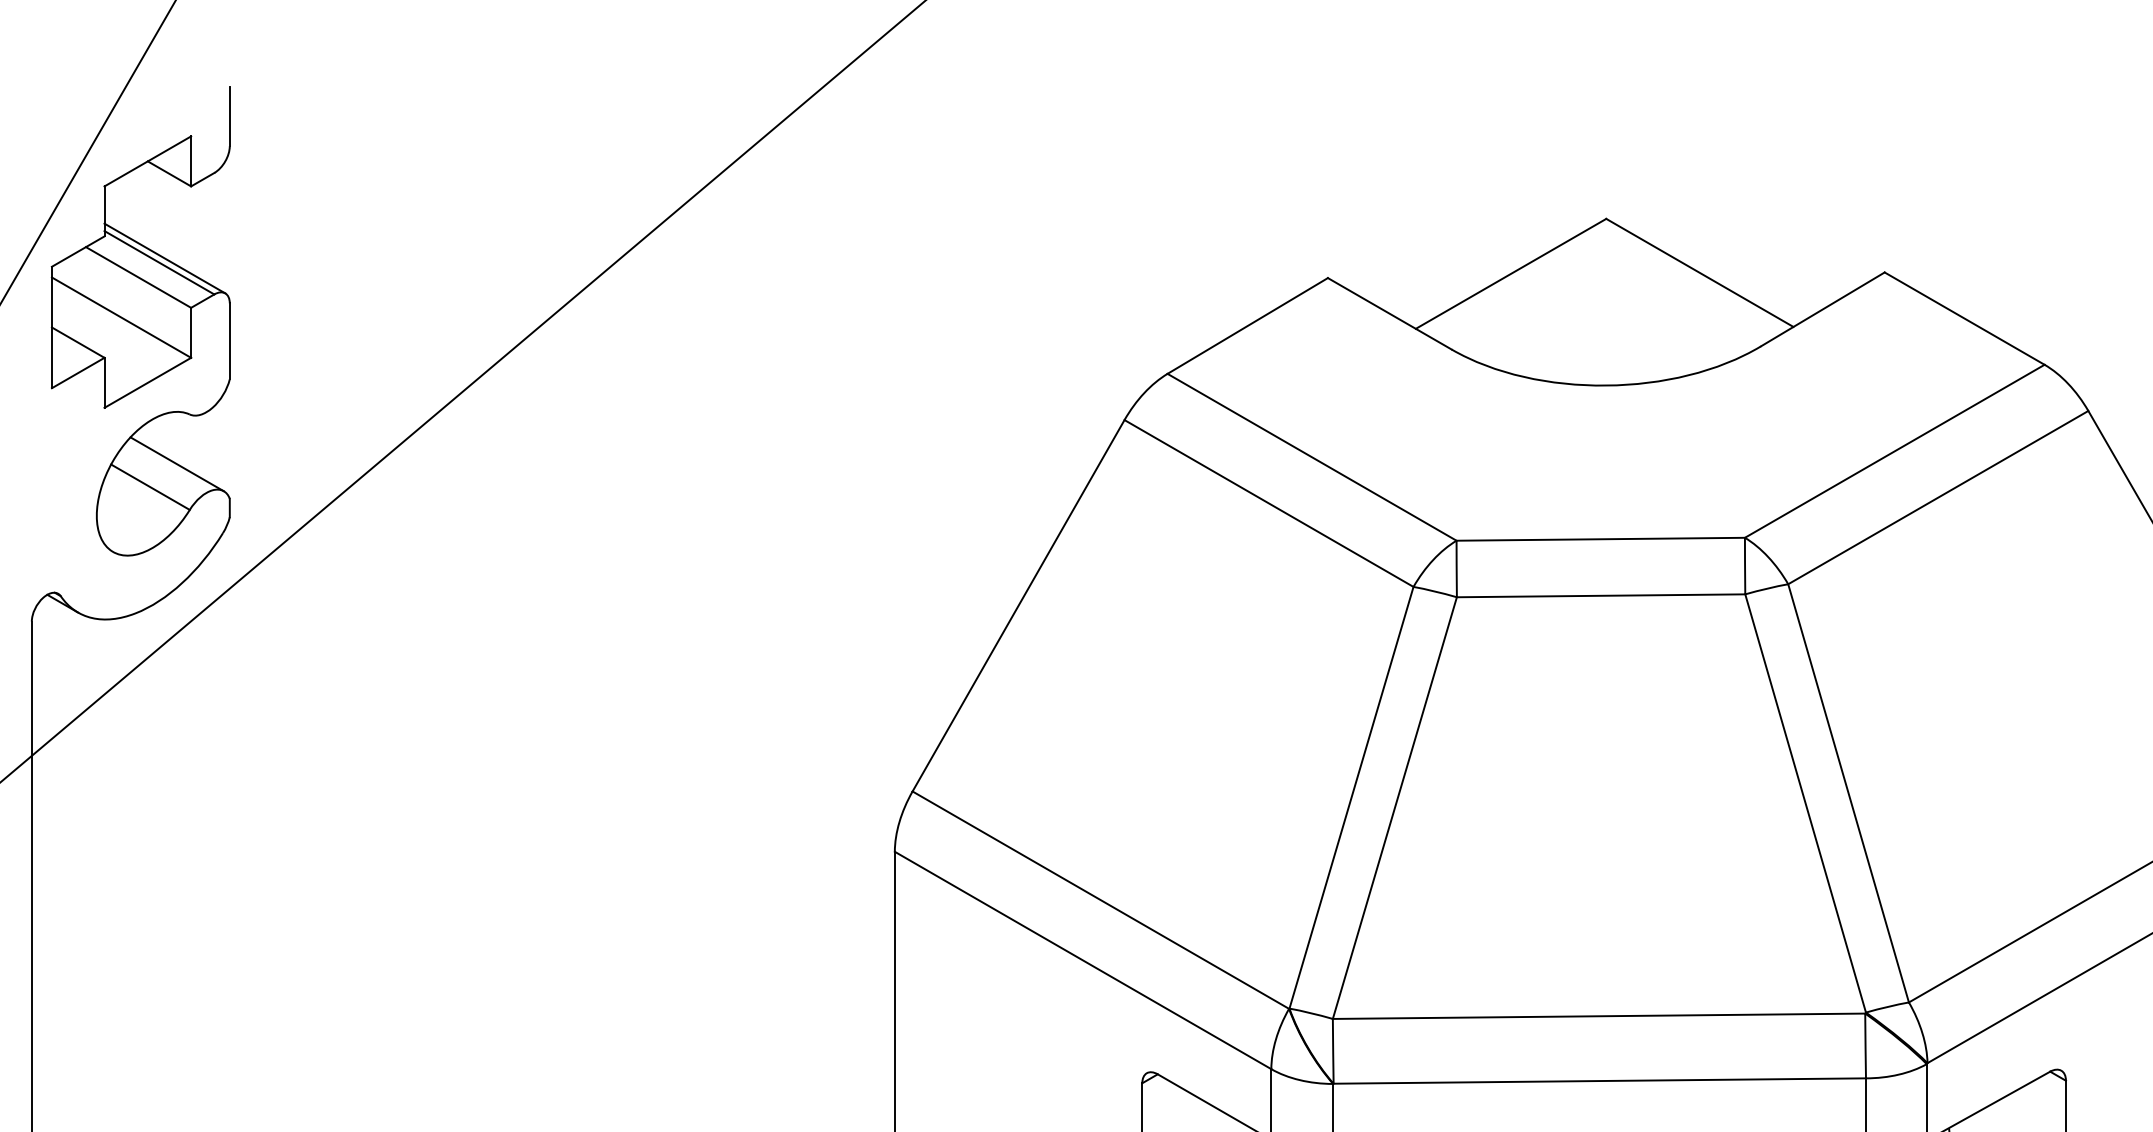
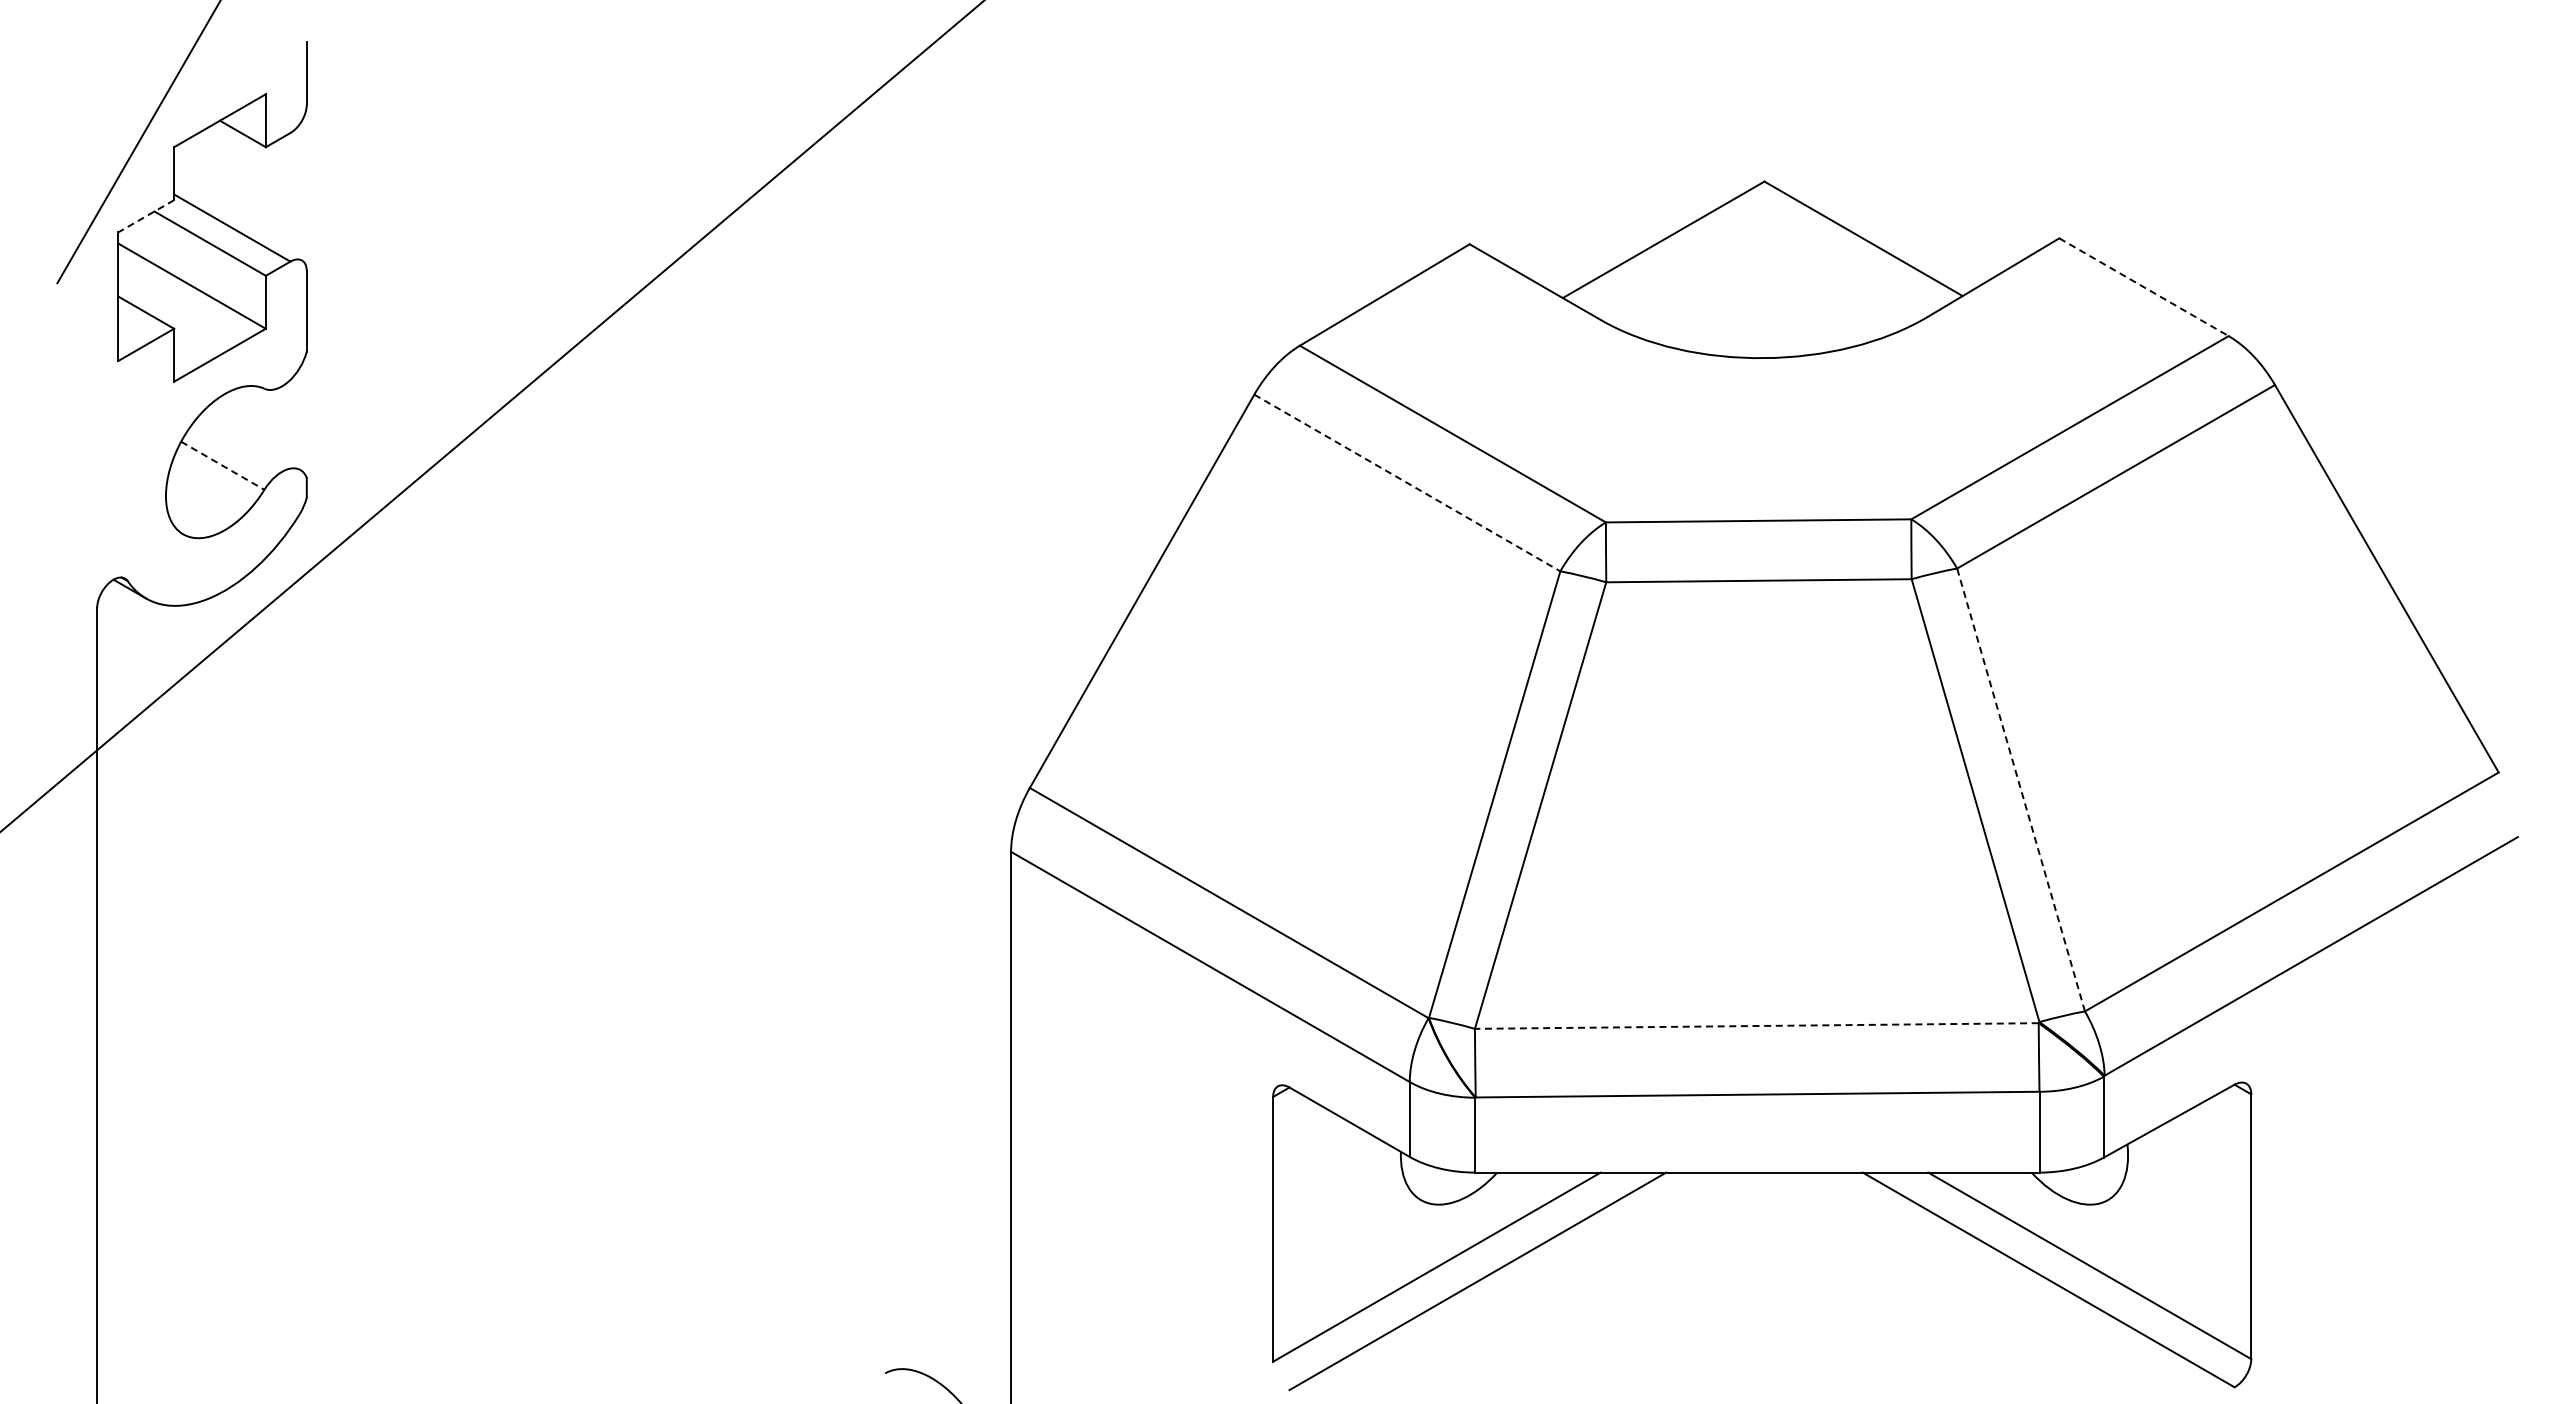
line: (77, 251) -> (145, 216), solid -> dashed
line: (165, 258) -> (238, 223), removed
line: (1964, 318) -> (2143, 287), solid -> dashed
line: (176, 464) -> (250, 441), removed
line: (151, 487) -> (223, 466), solid -> dashed
line: (1269, 503) -> (1407, 483), solid -> dashed
line: (1848, 792) -> (2020, 789), solid -> dashed
line: (1598, 1016) -> (1756, 1026), solid -> dashed

